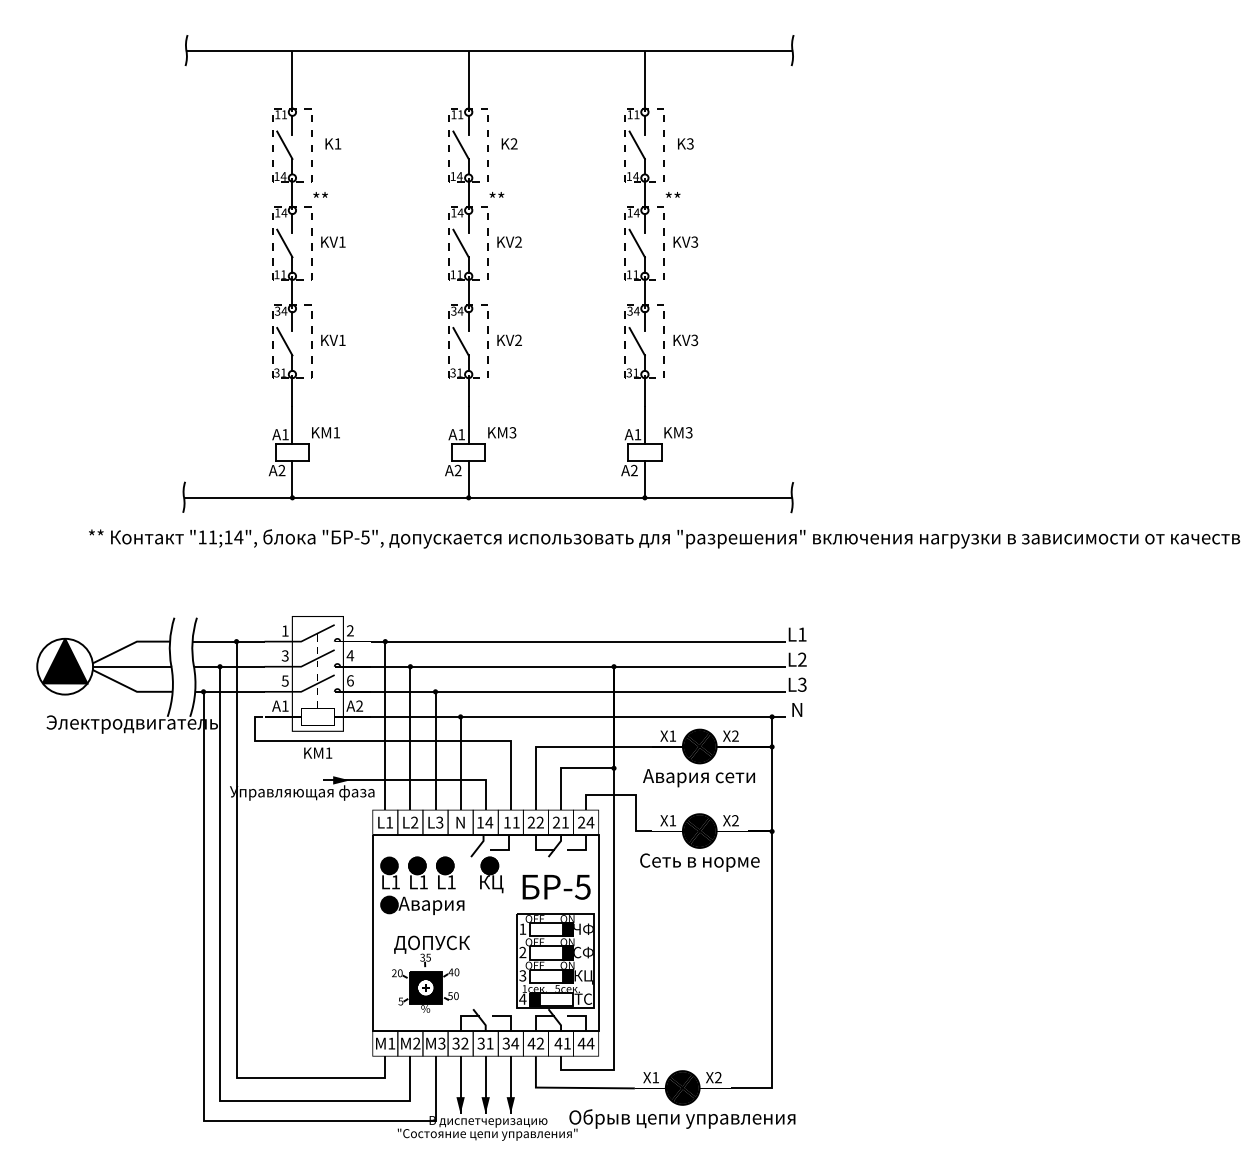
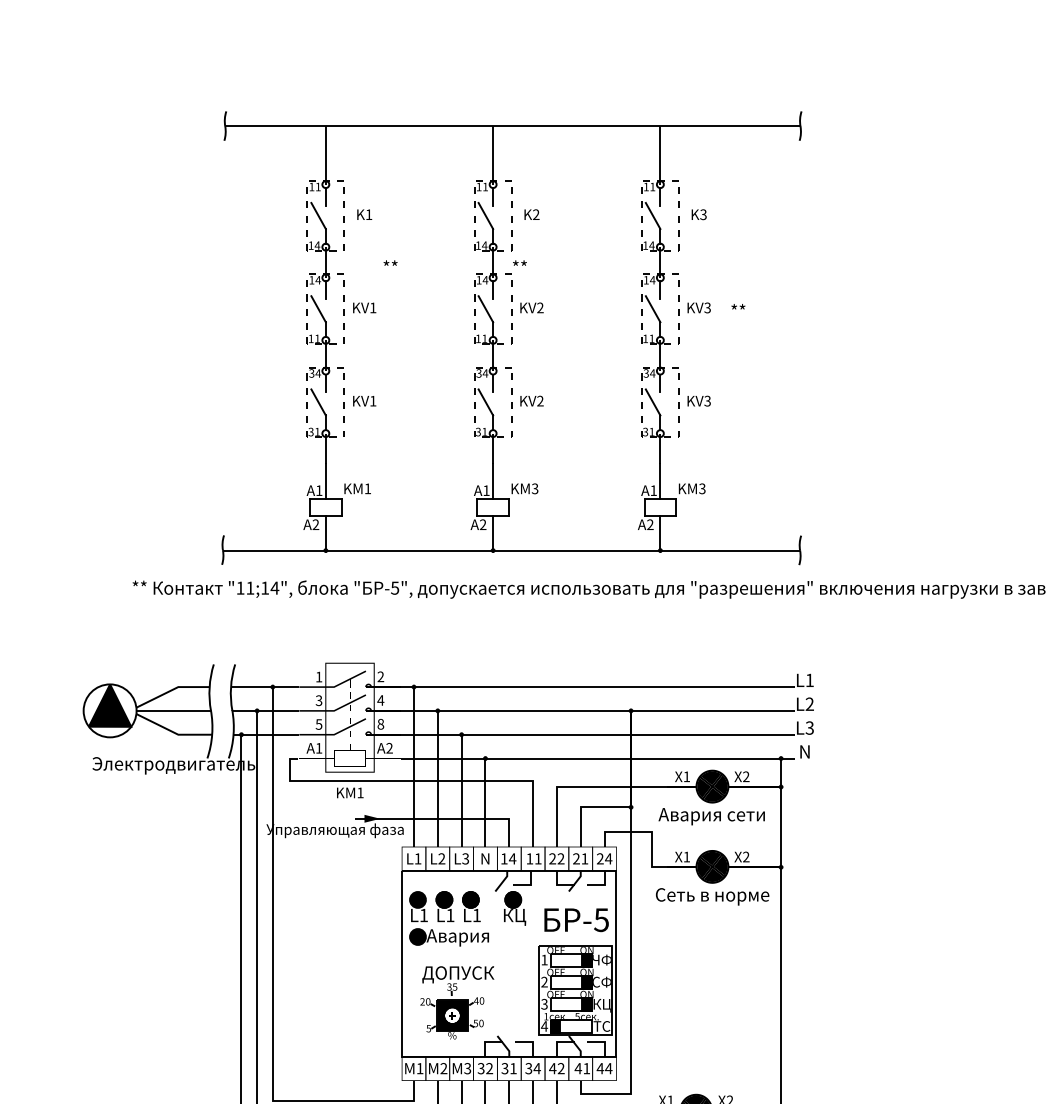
text: (320, 194) -> (390, 262), moved
text: (672, 194) -> (737, 306), moved
text: (350, 680) -> (380, 723), 6 -> 8

